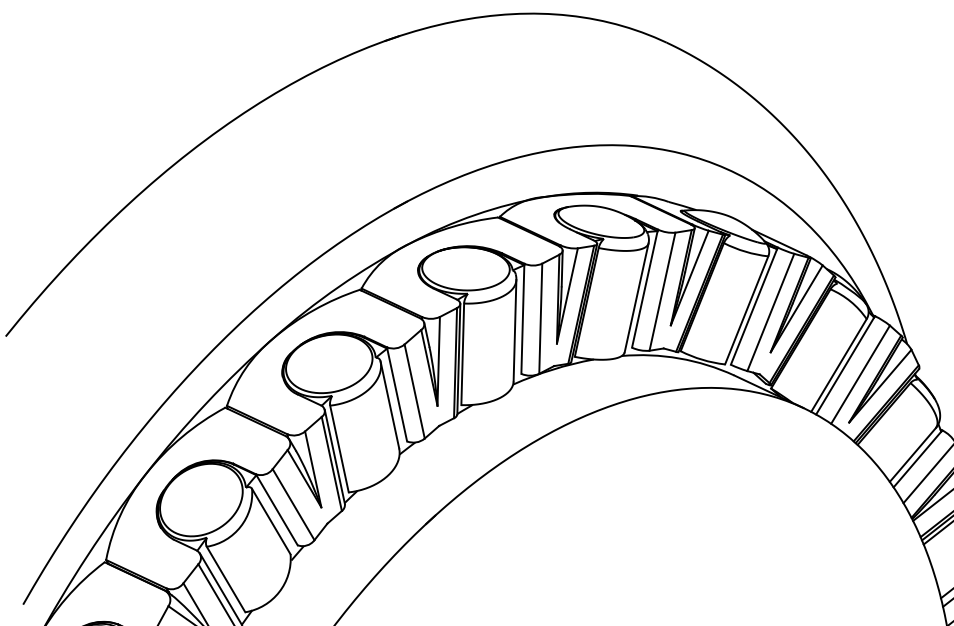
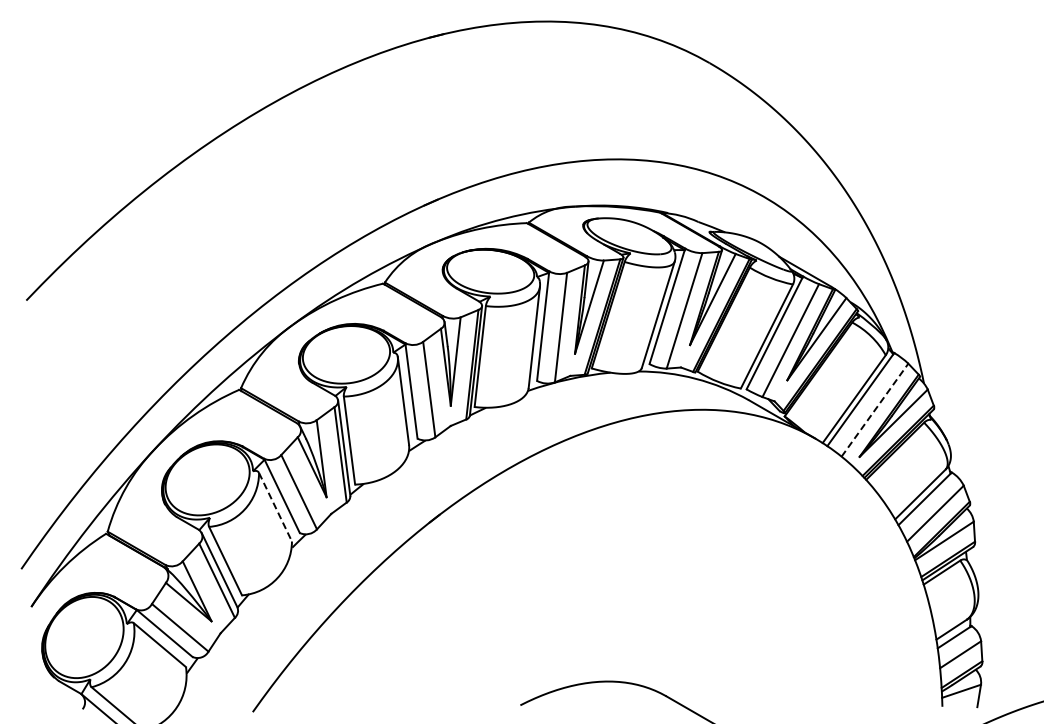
line: (861, 374) -> (875, 409), solid -> dashed
line: (271, 521) -> (275, 507), solid -> dashed

